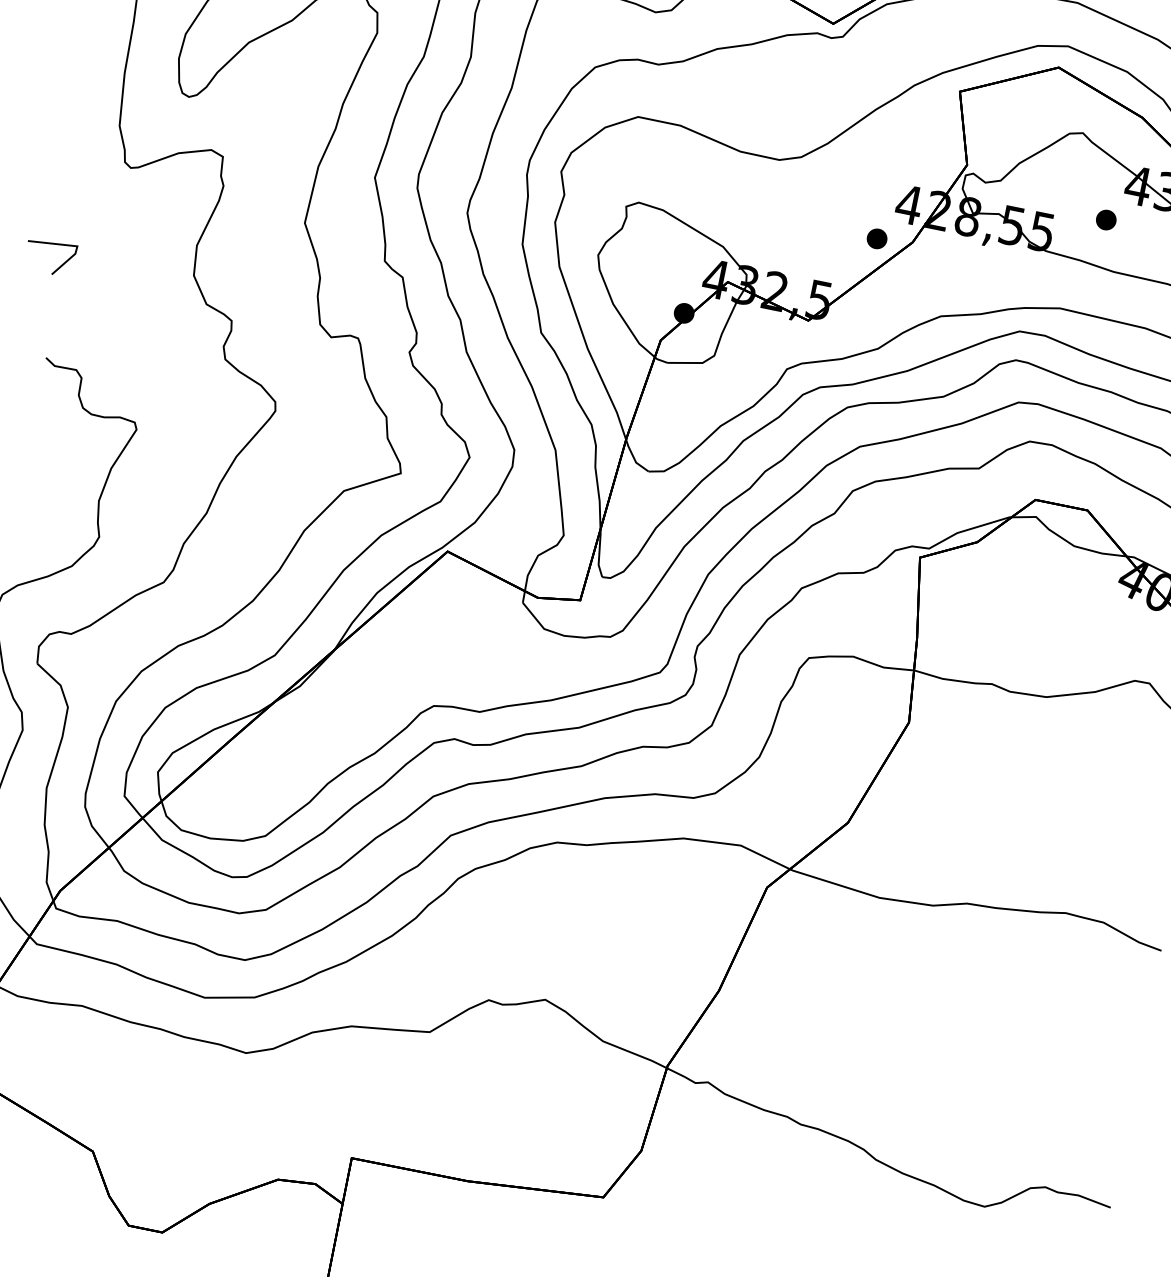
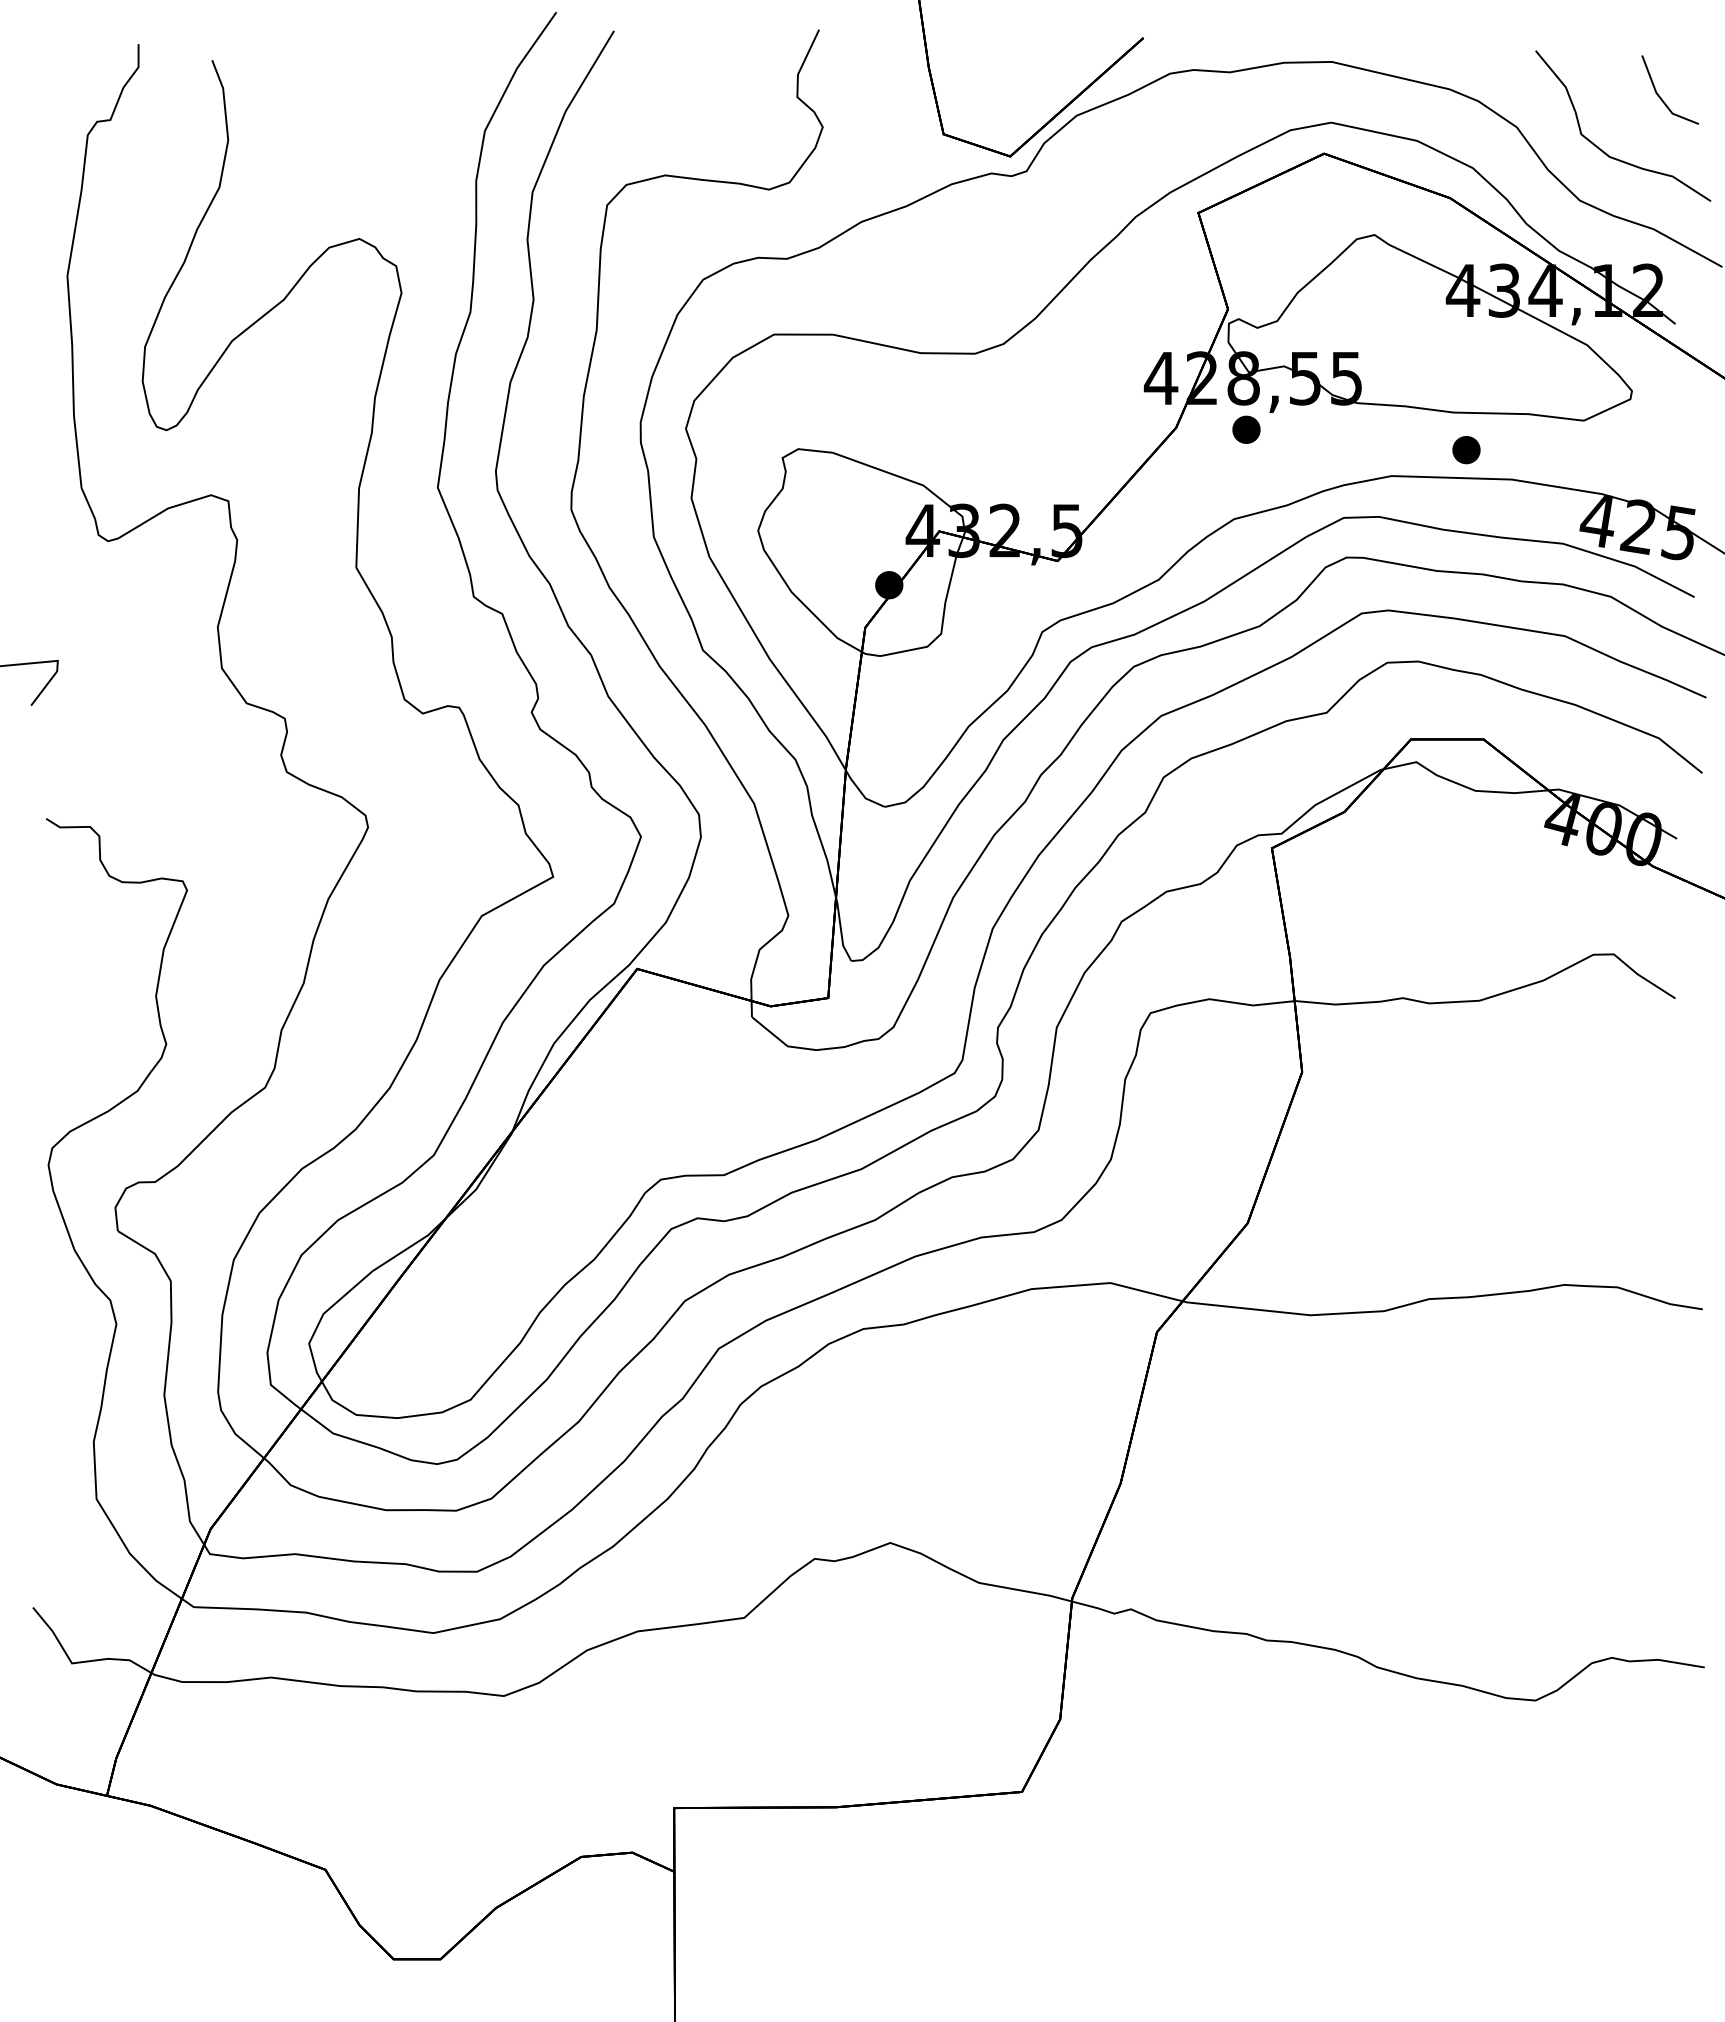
part: (1106, 220) -> (1466, 450), moved
part: (877, 238) -> (1246, 429), moved

